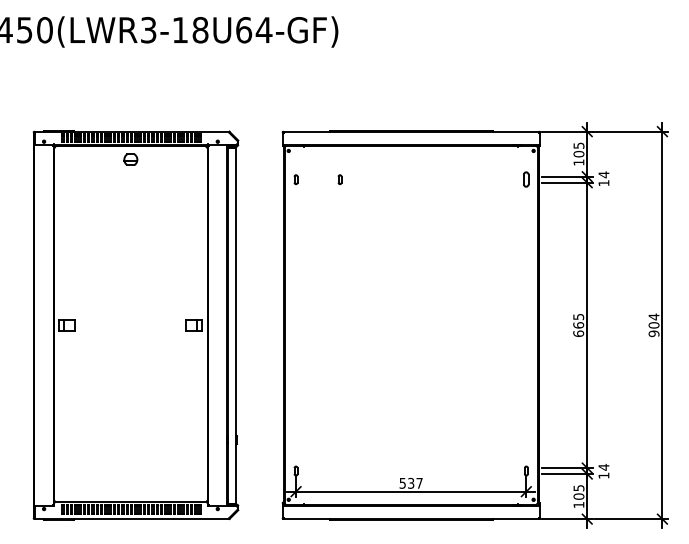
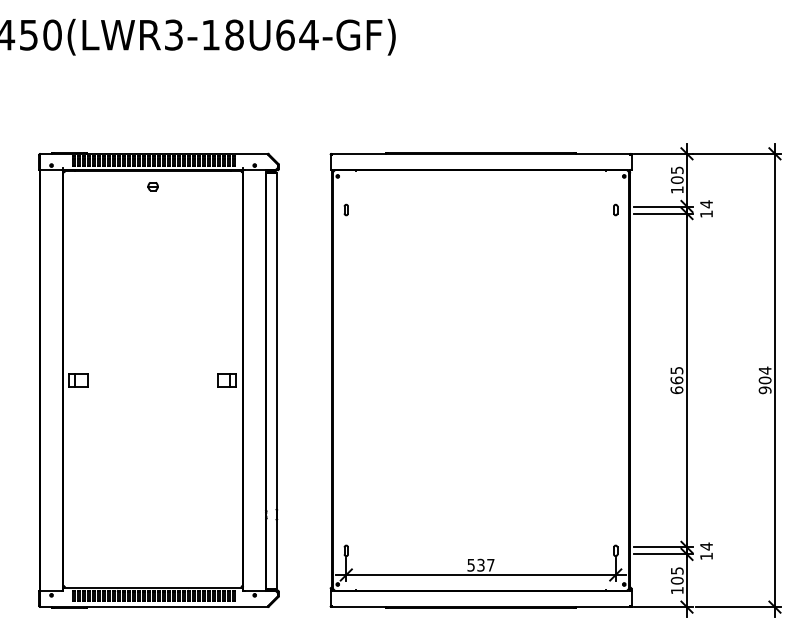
part: (130, 159) -> (152, 186), size x0.62
part: (339, 179) -> (397, 209), removed
part: (526, 179) -> (615, 209), size x0.62

